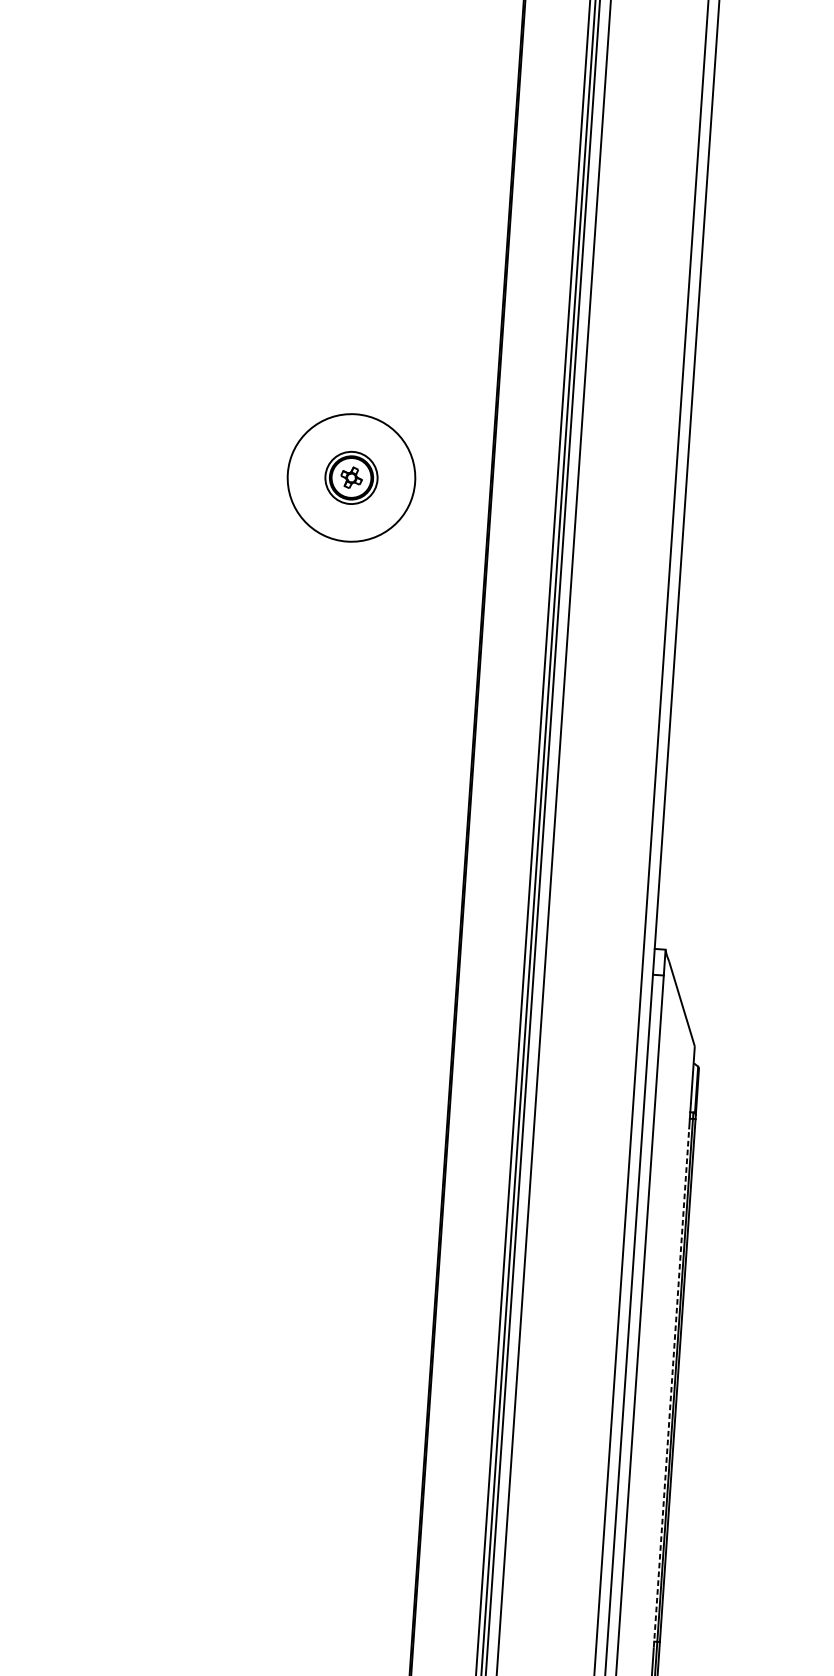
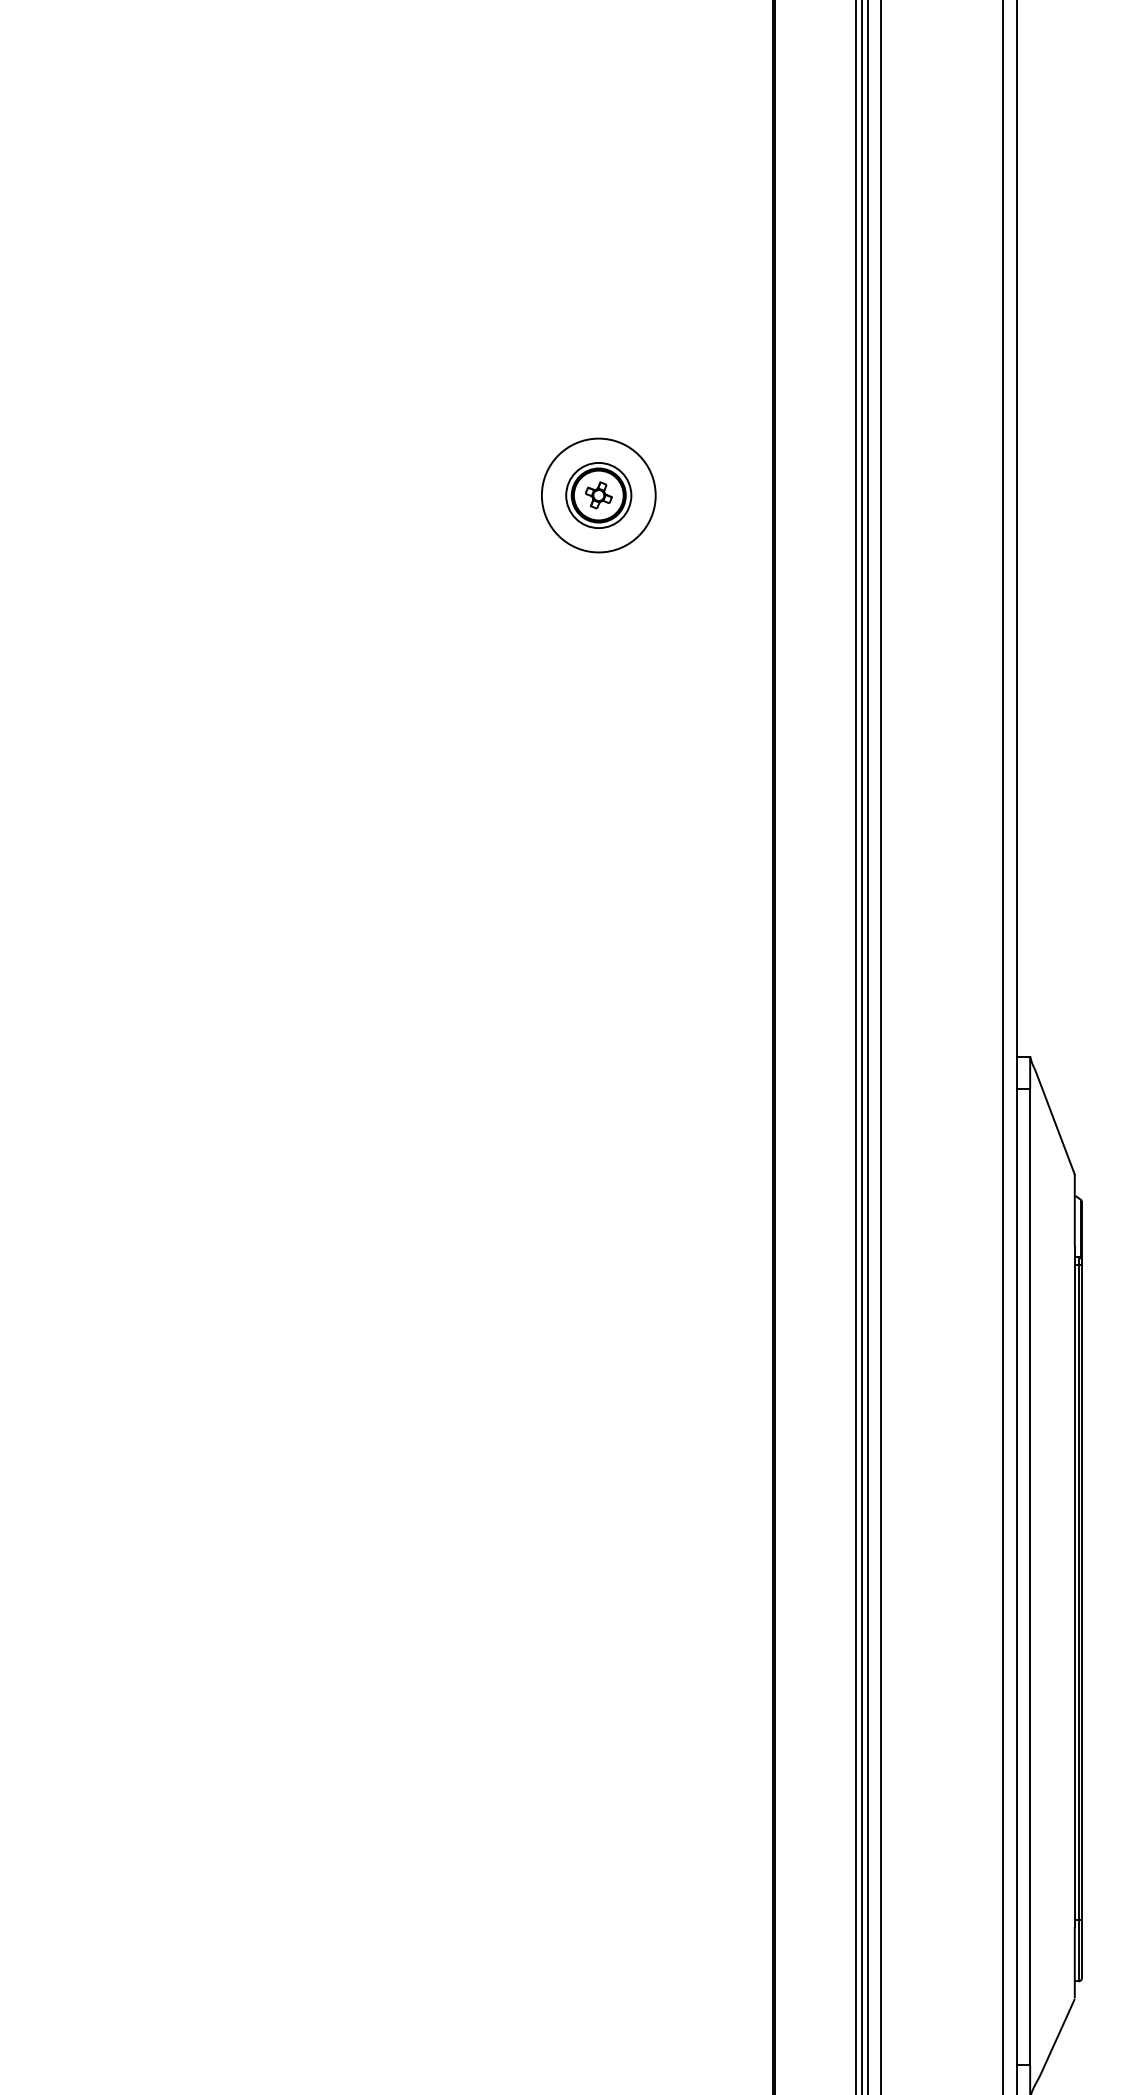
circle: (351, 477) -> (598, 495), size x0.71
line: (671, 1388) -> (1074, 1602), dashed -> solid

